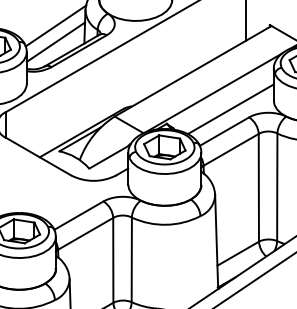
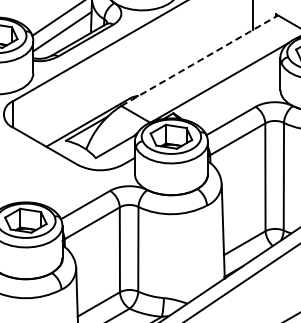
line: (192, 71) -> (199, 60), solid -> dashed
line: (230, 109) -> (237, 98), removed

